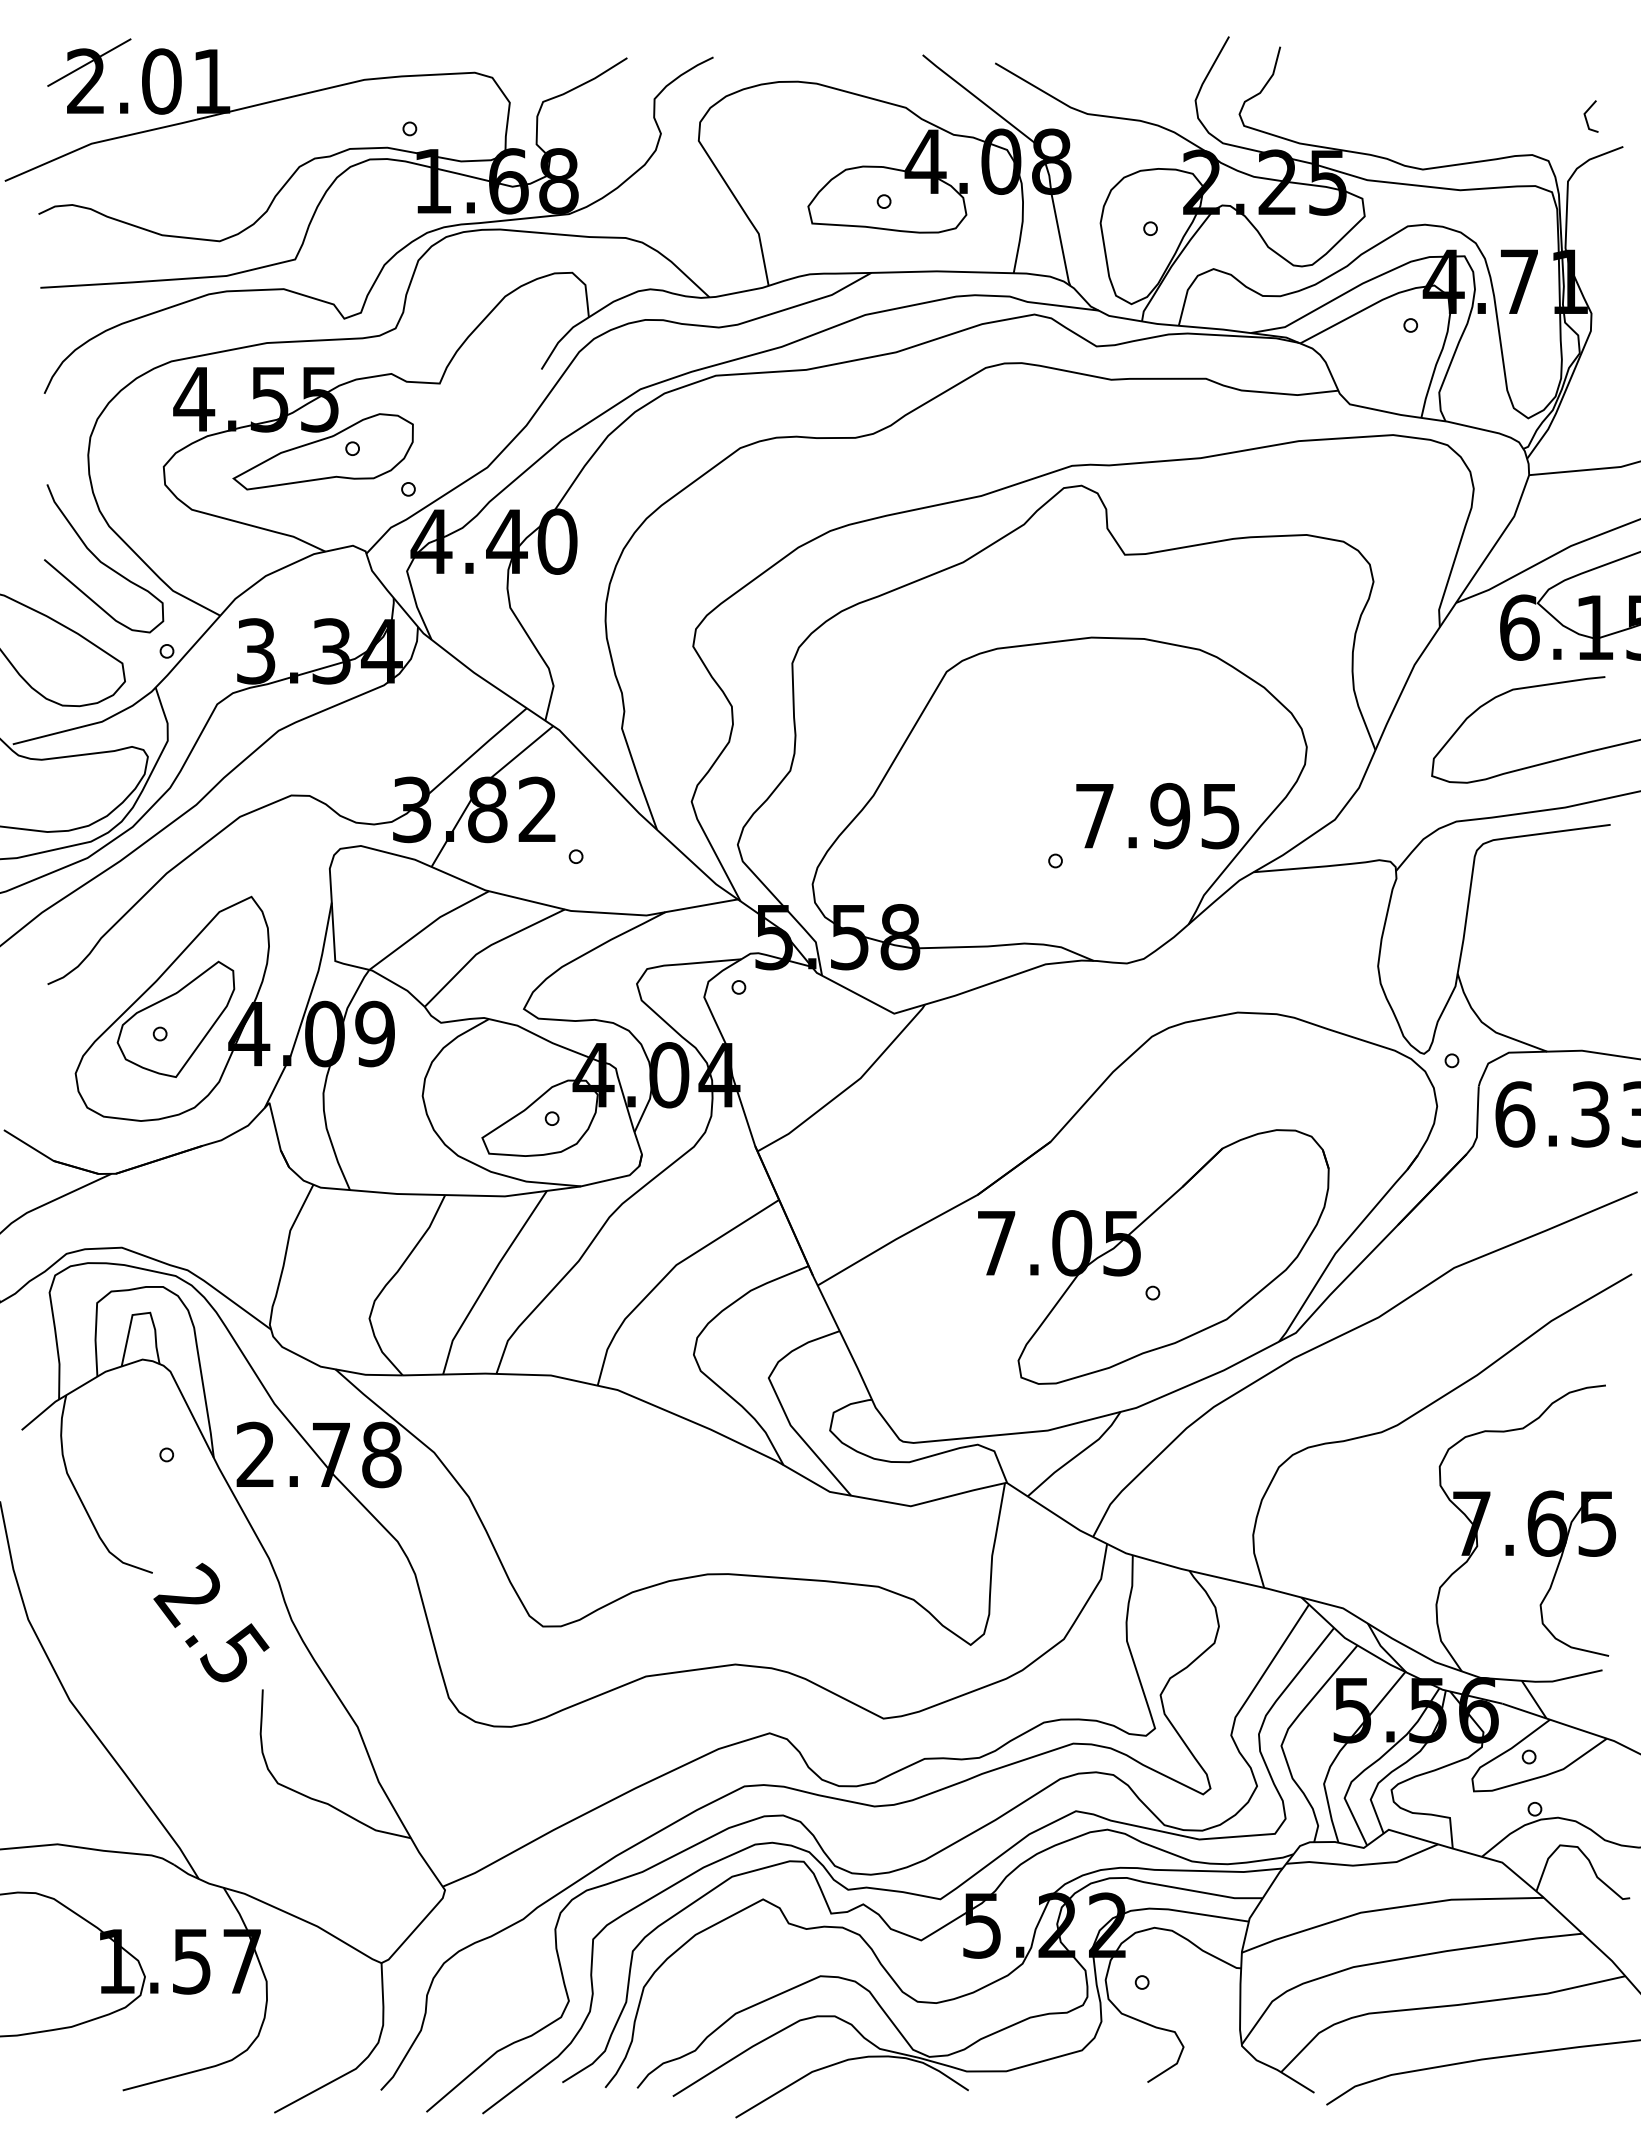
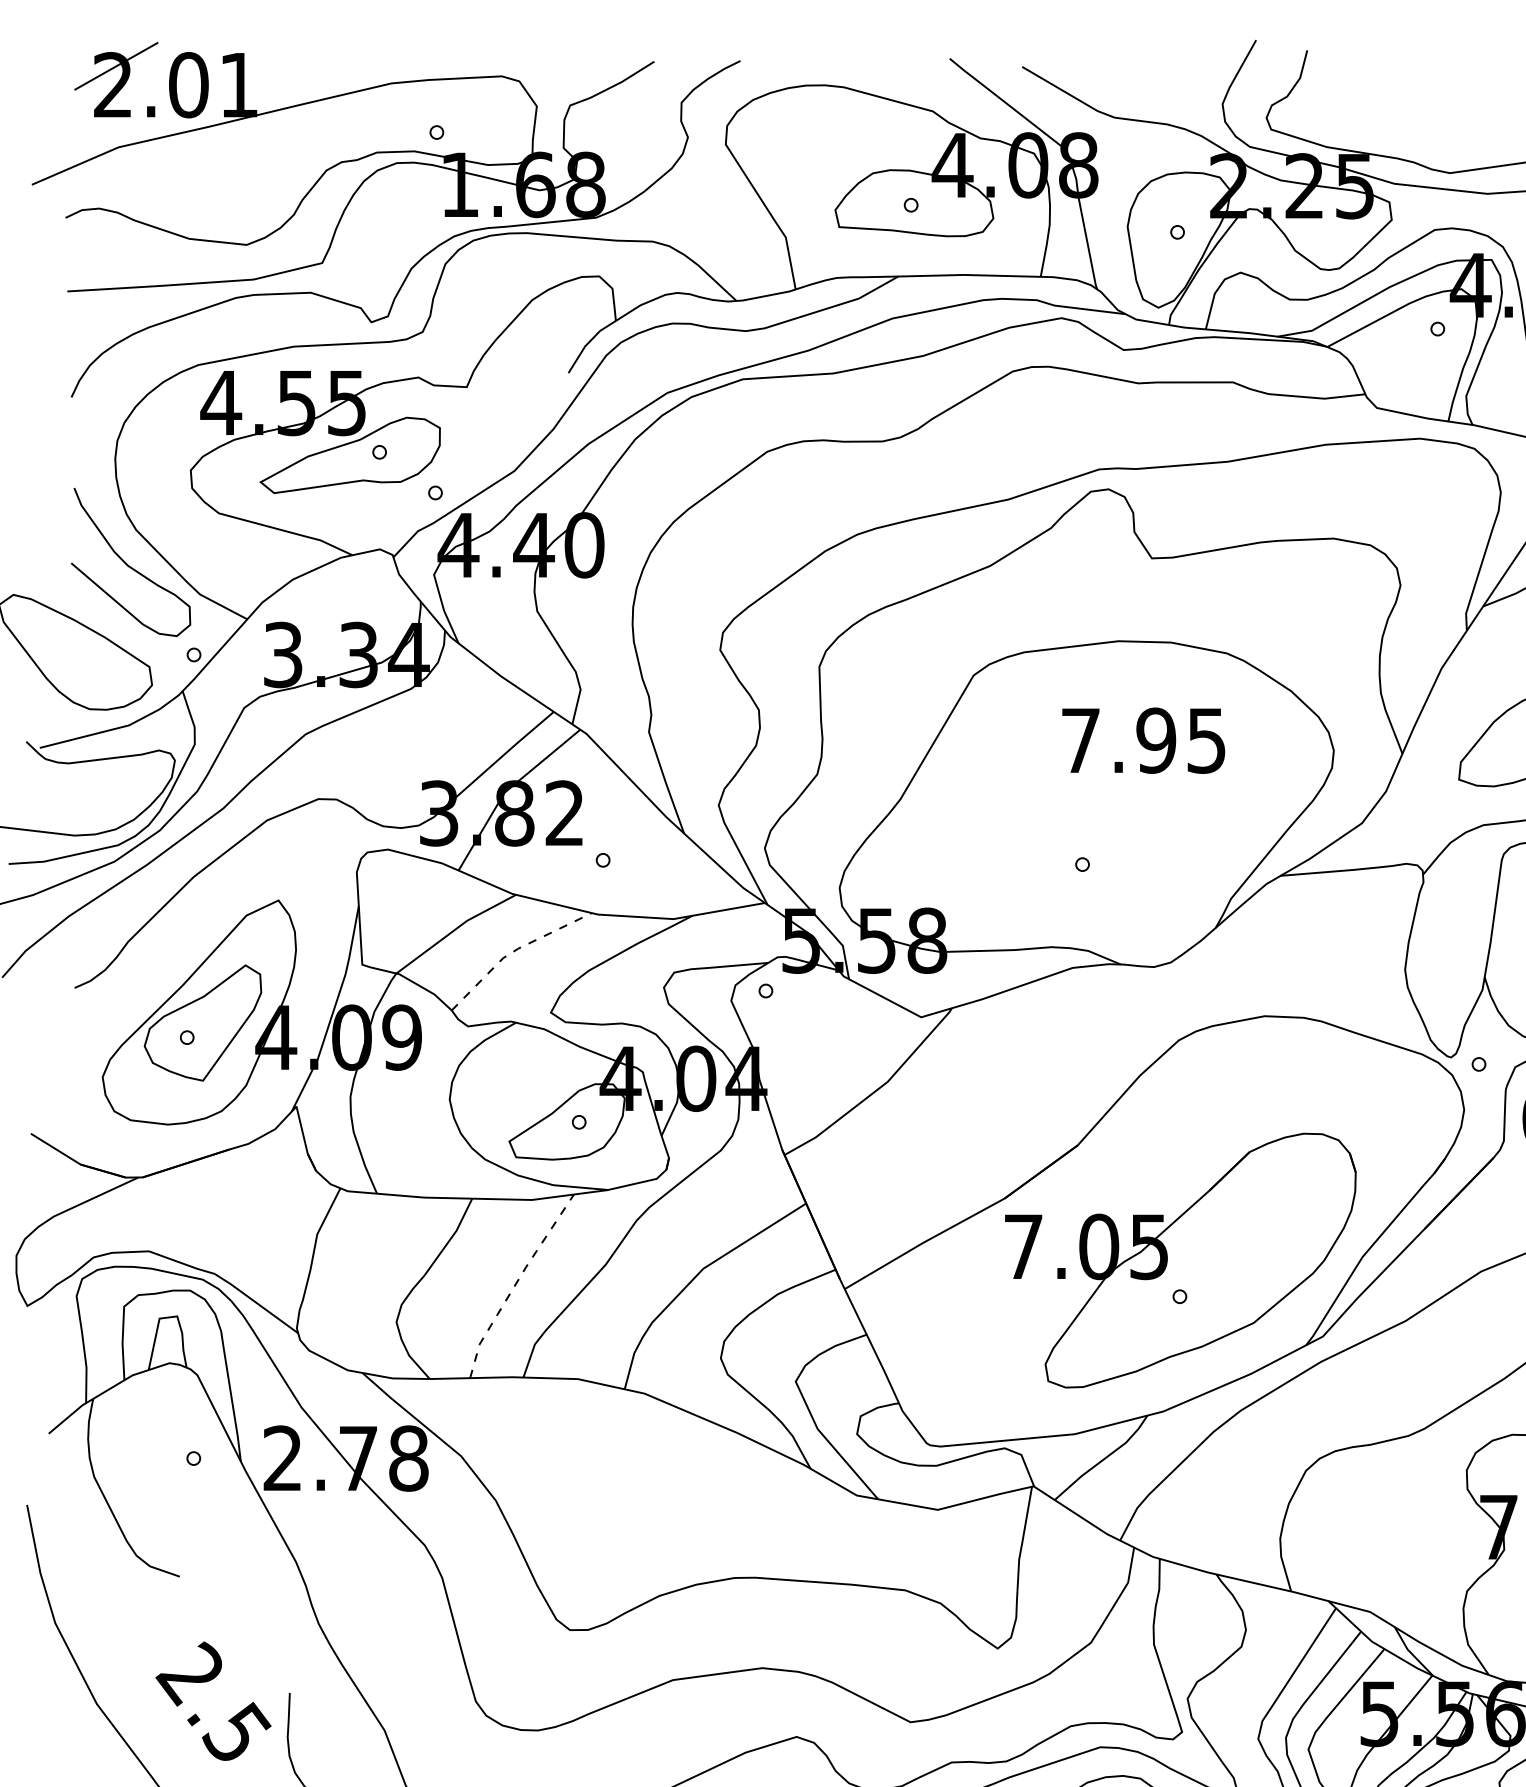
text: (1157, 816) -> (1143, 741), moved
line: (487, 947) -> (514, 951), solid -> dashed
line: (489, 1280) -> (516, 1284), solid -> dashed
text: (211, 1622) -> (213, 1701), moved

